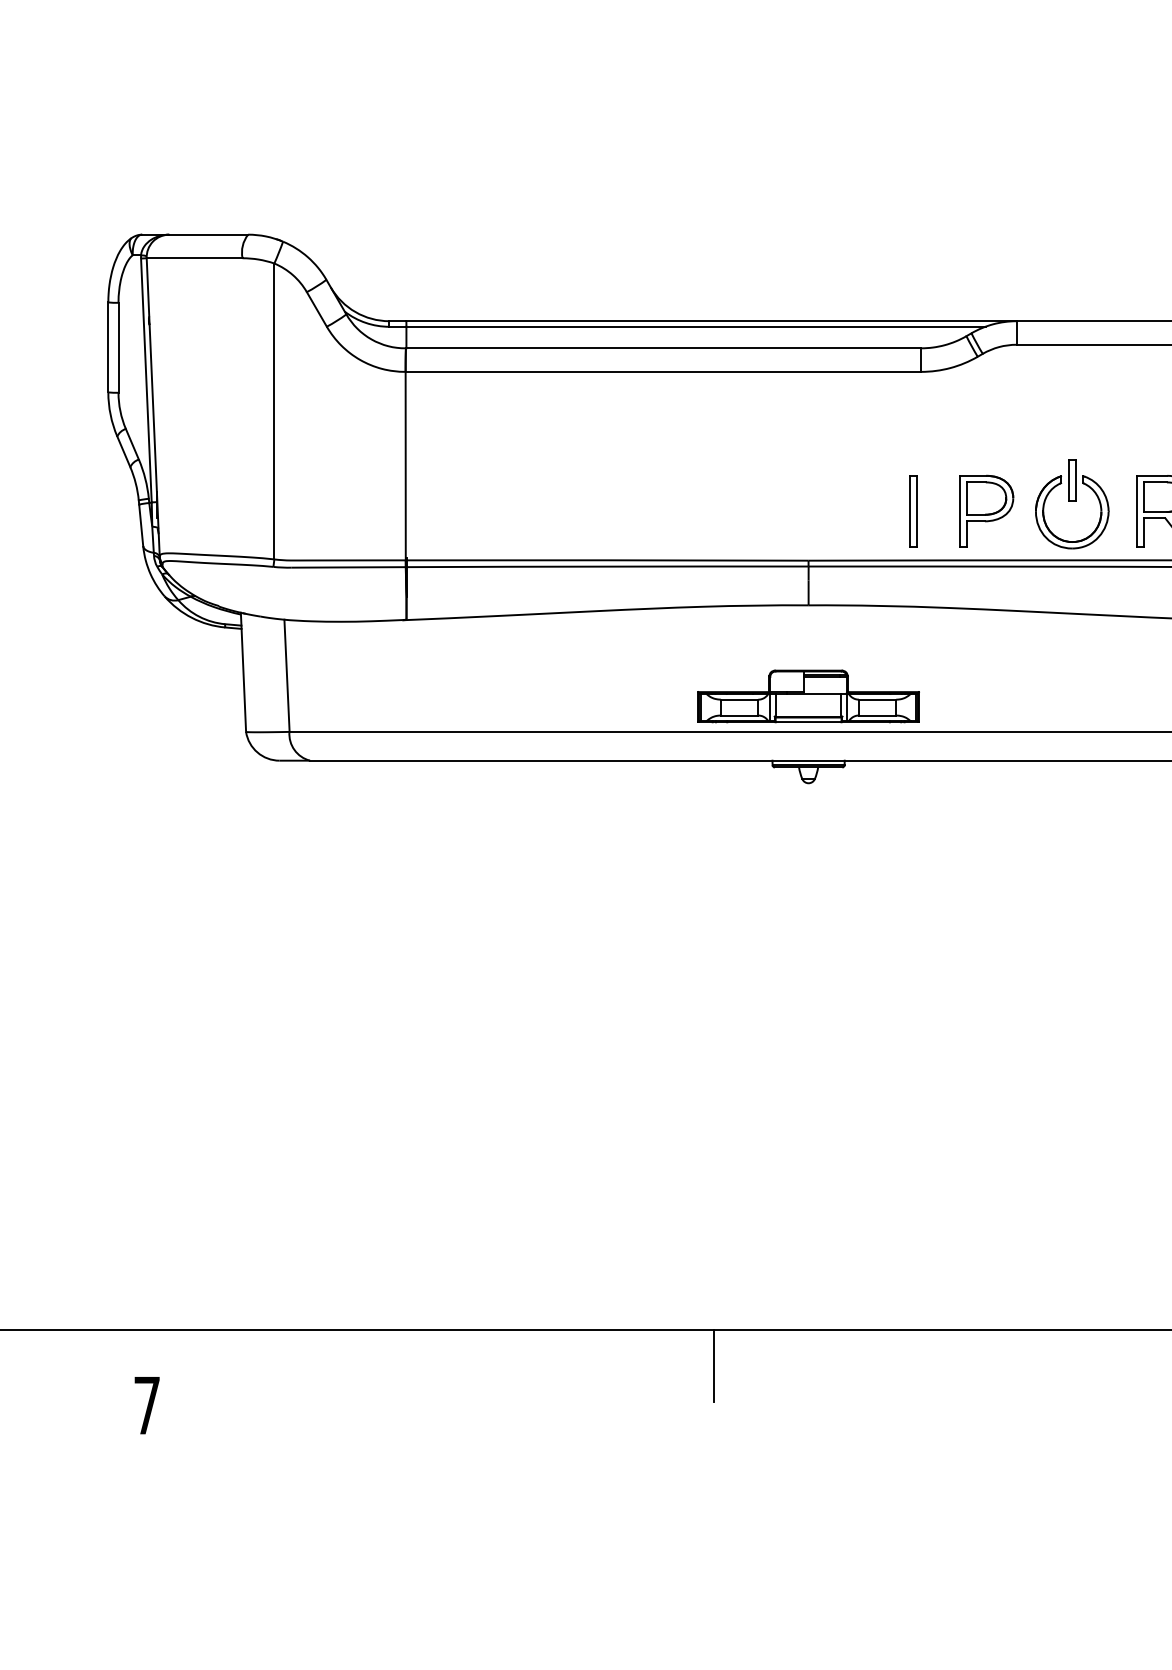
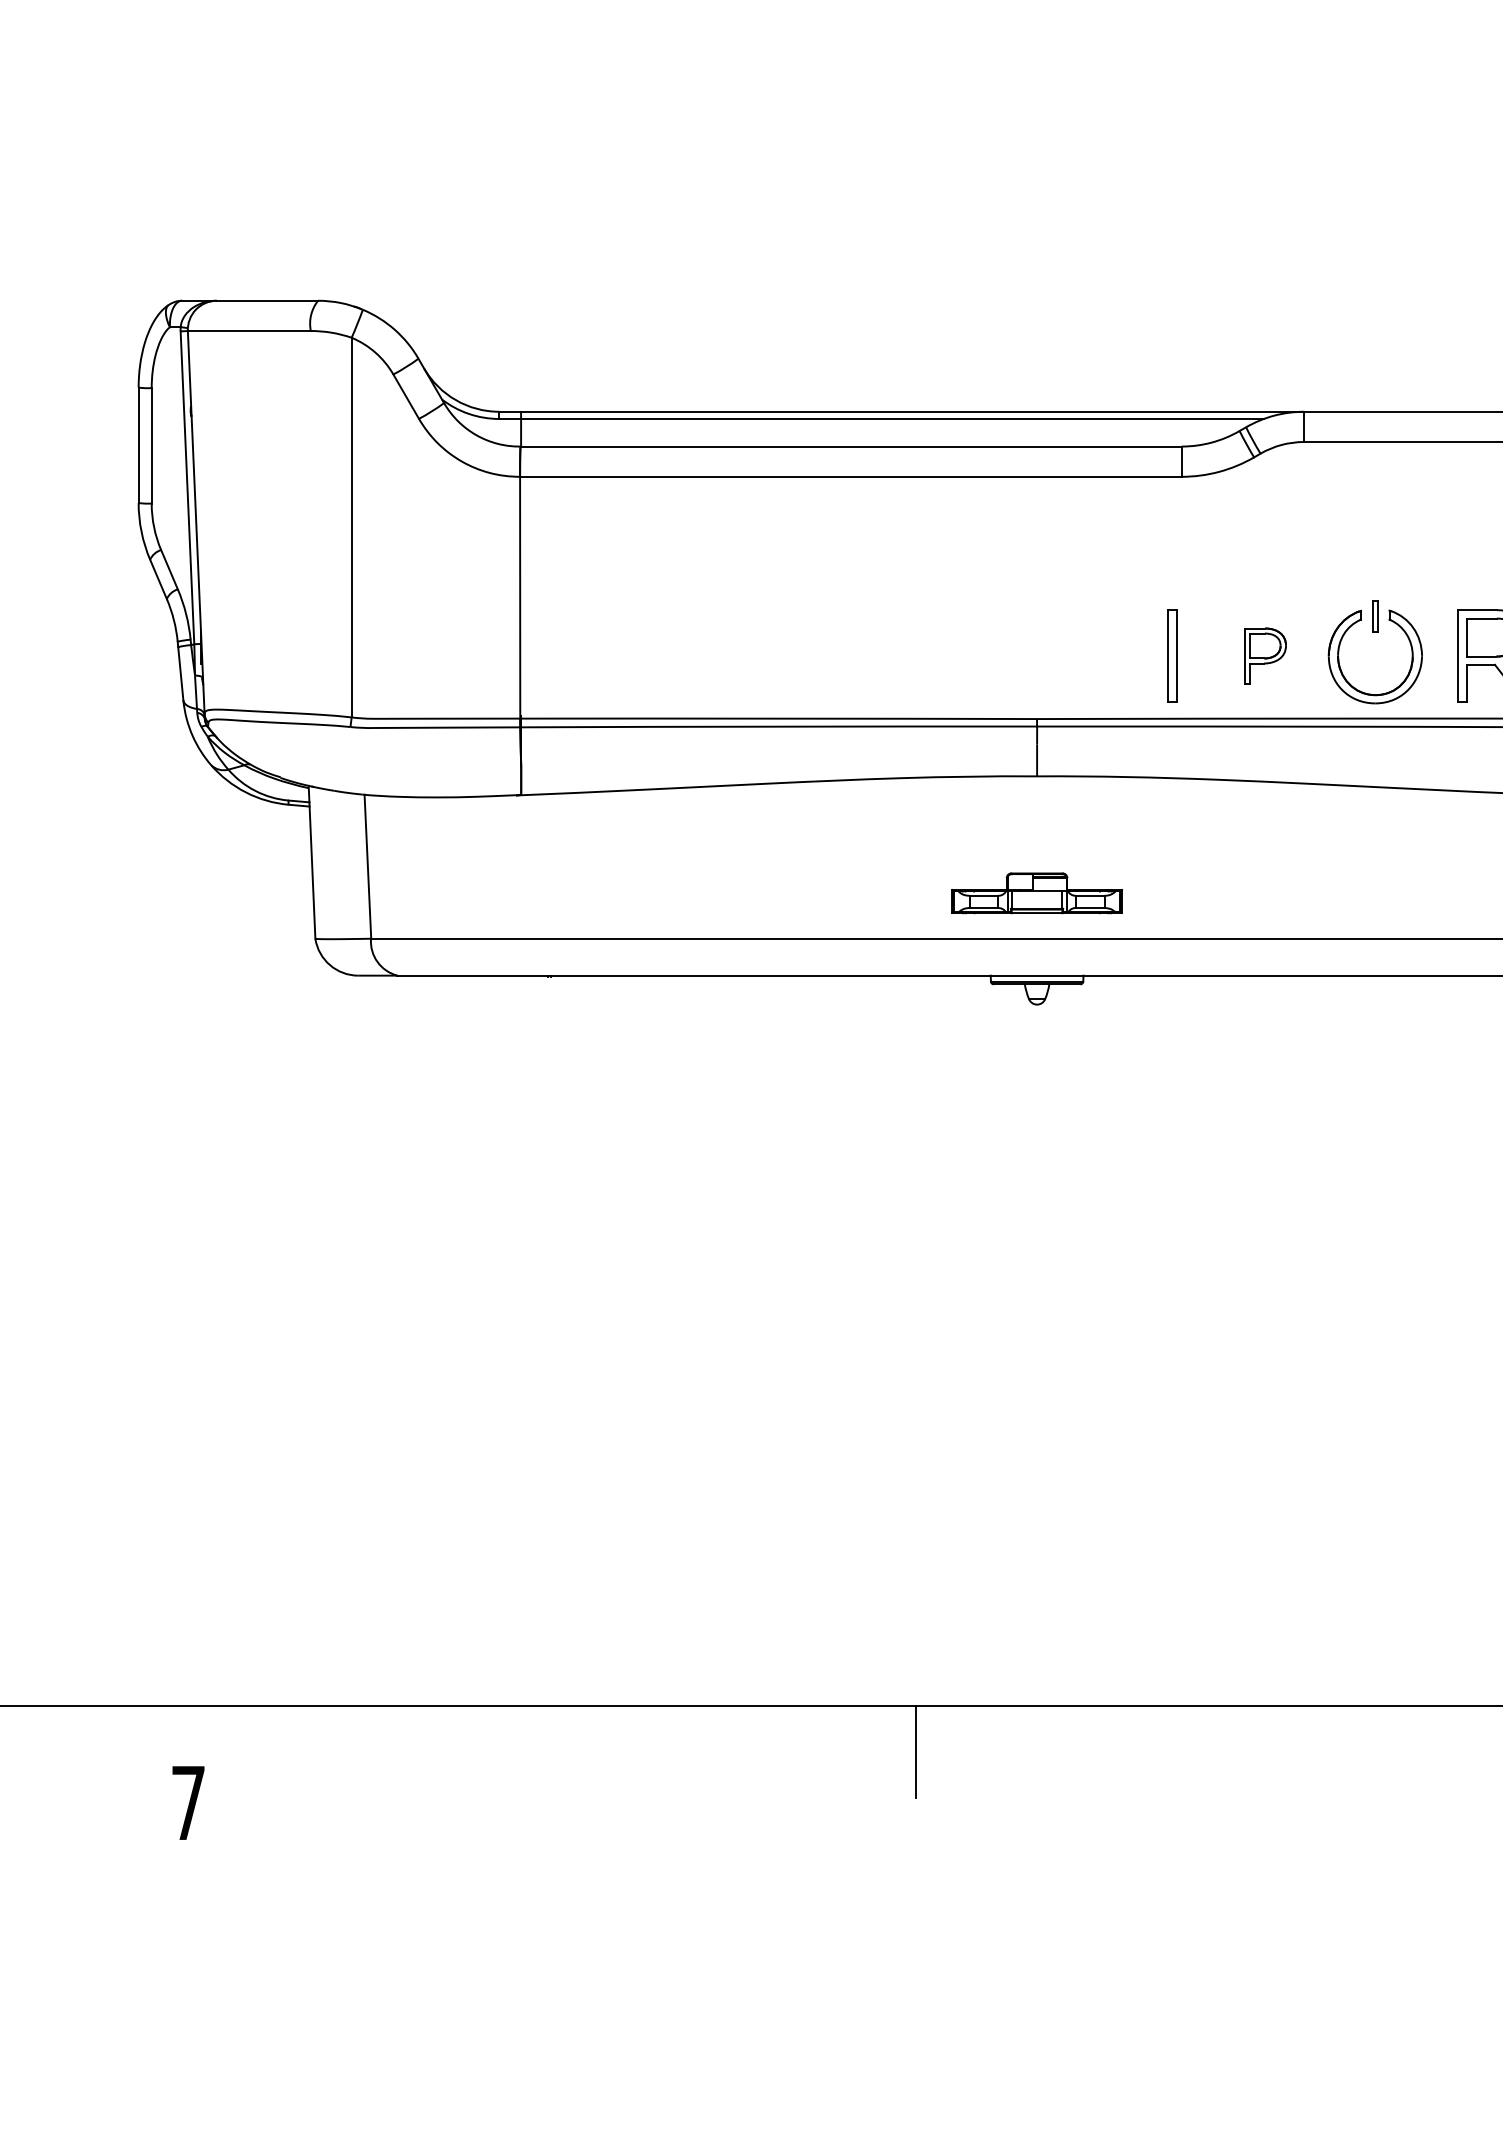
part: (1072, 479) -> (1375, 615), size x0.6
part: (986, 511) -> (1265, 655), size x0.6
part: (808, 696) -> (1036, 893), size x0.6

